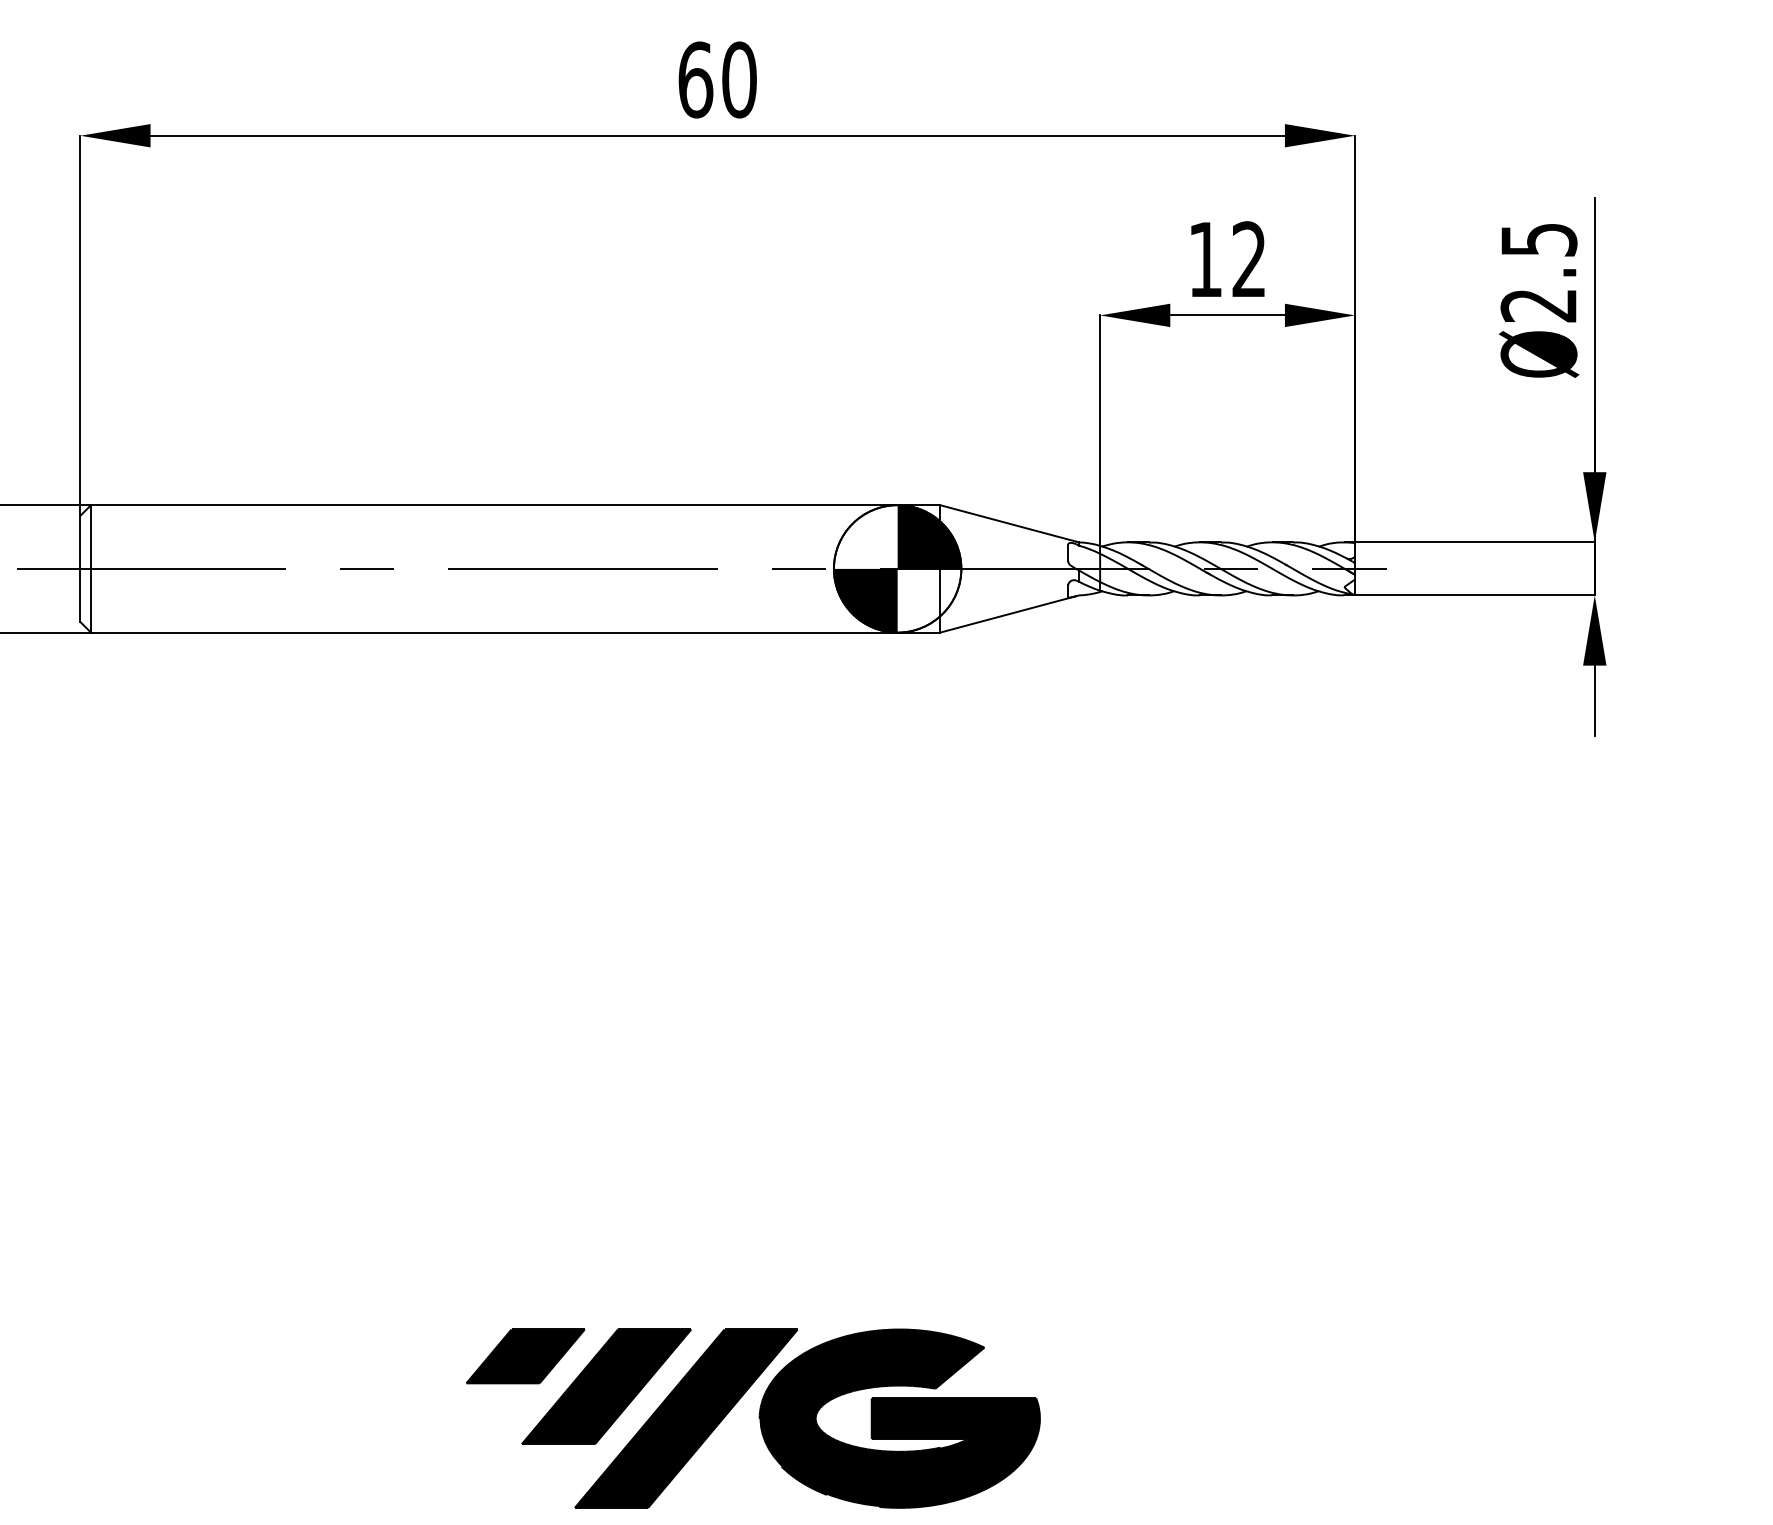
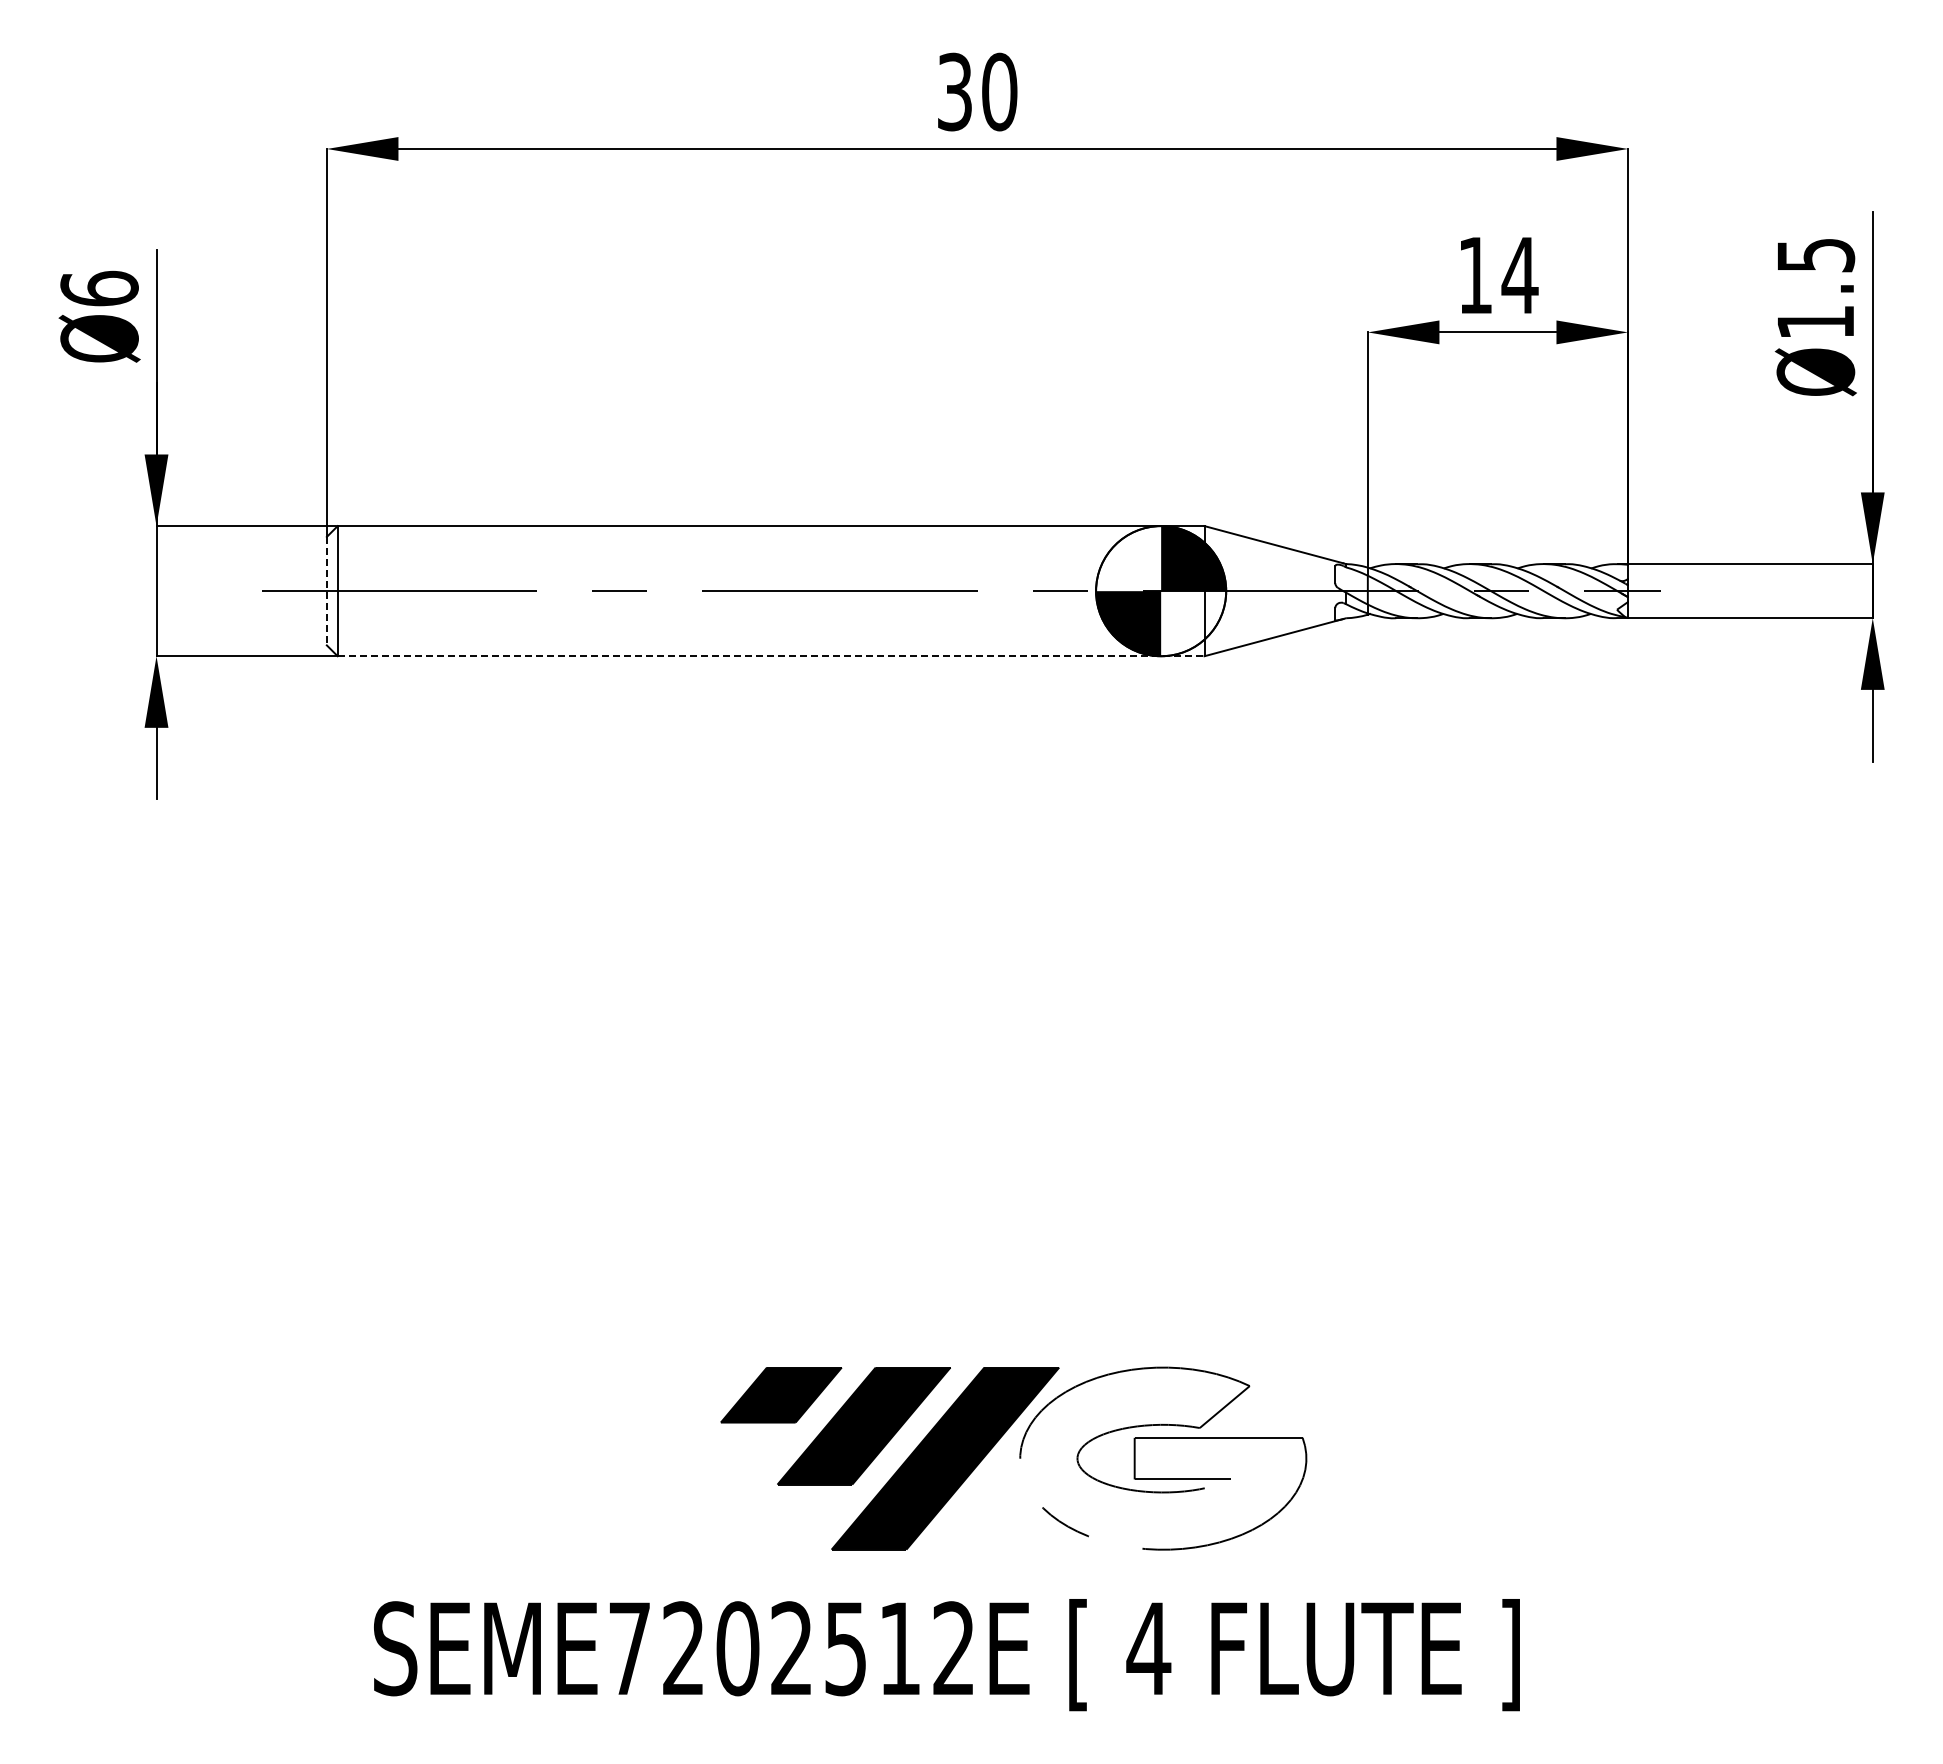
text: (695, 79) -> (954, 91), 60 -> 30
text: (1248, 258) -> (1519, 274), 12 -> 14
text: (1537, 305) -> (1814, 322), Ø2.5 -> Ø1.5
line: (80, 569) -> (326, 591), solid -> dashed
line: (515, 632) -> (771, 656), solid -> dashed
fill: (899, 1418) -> (1163, 1458), removed

